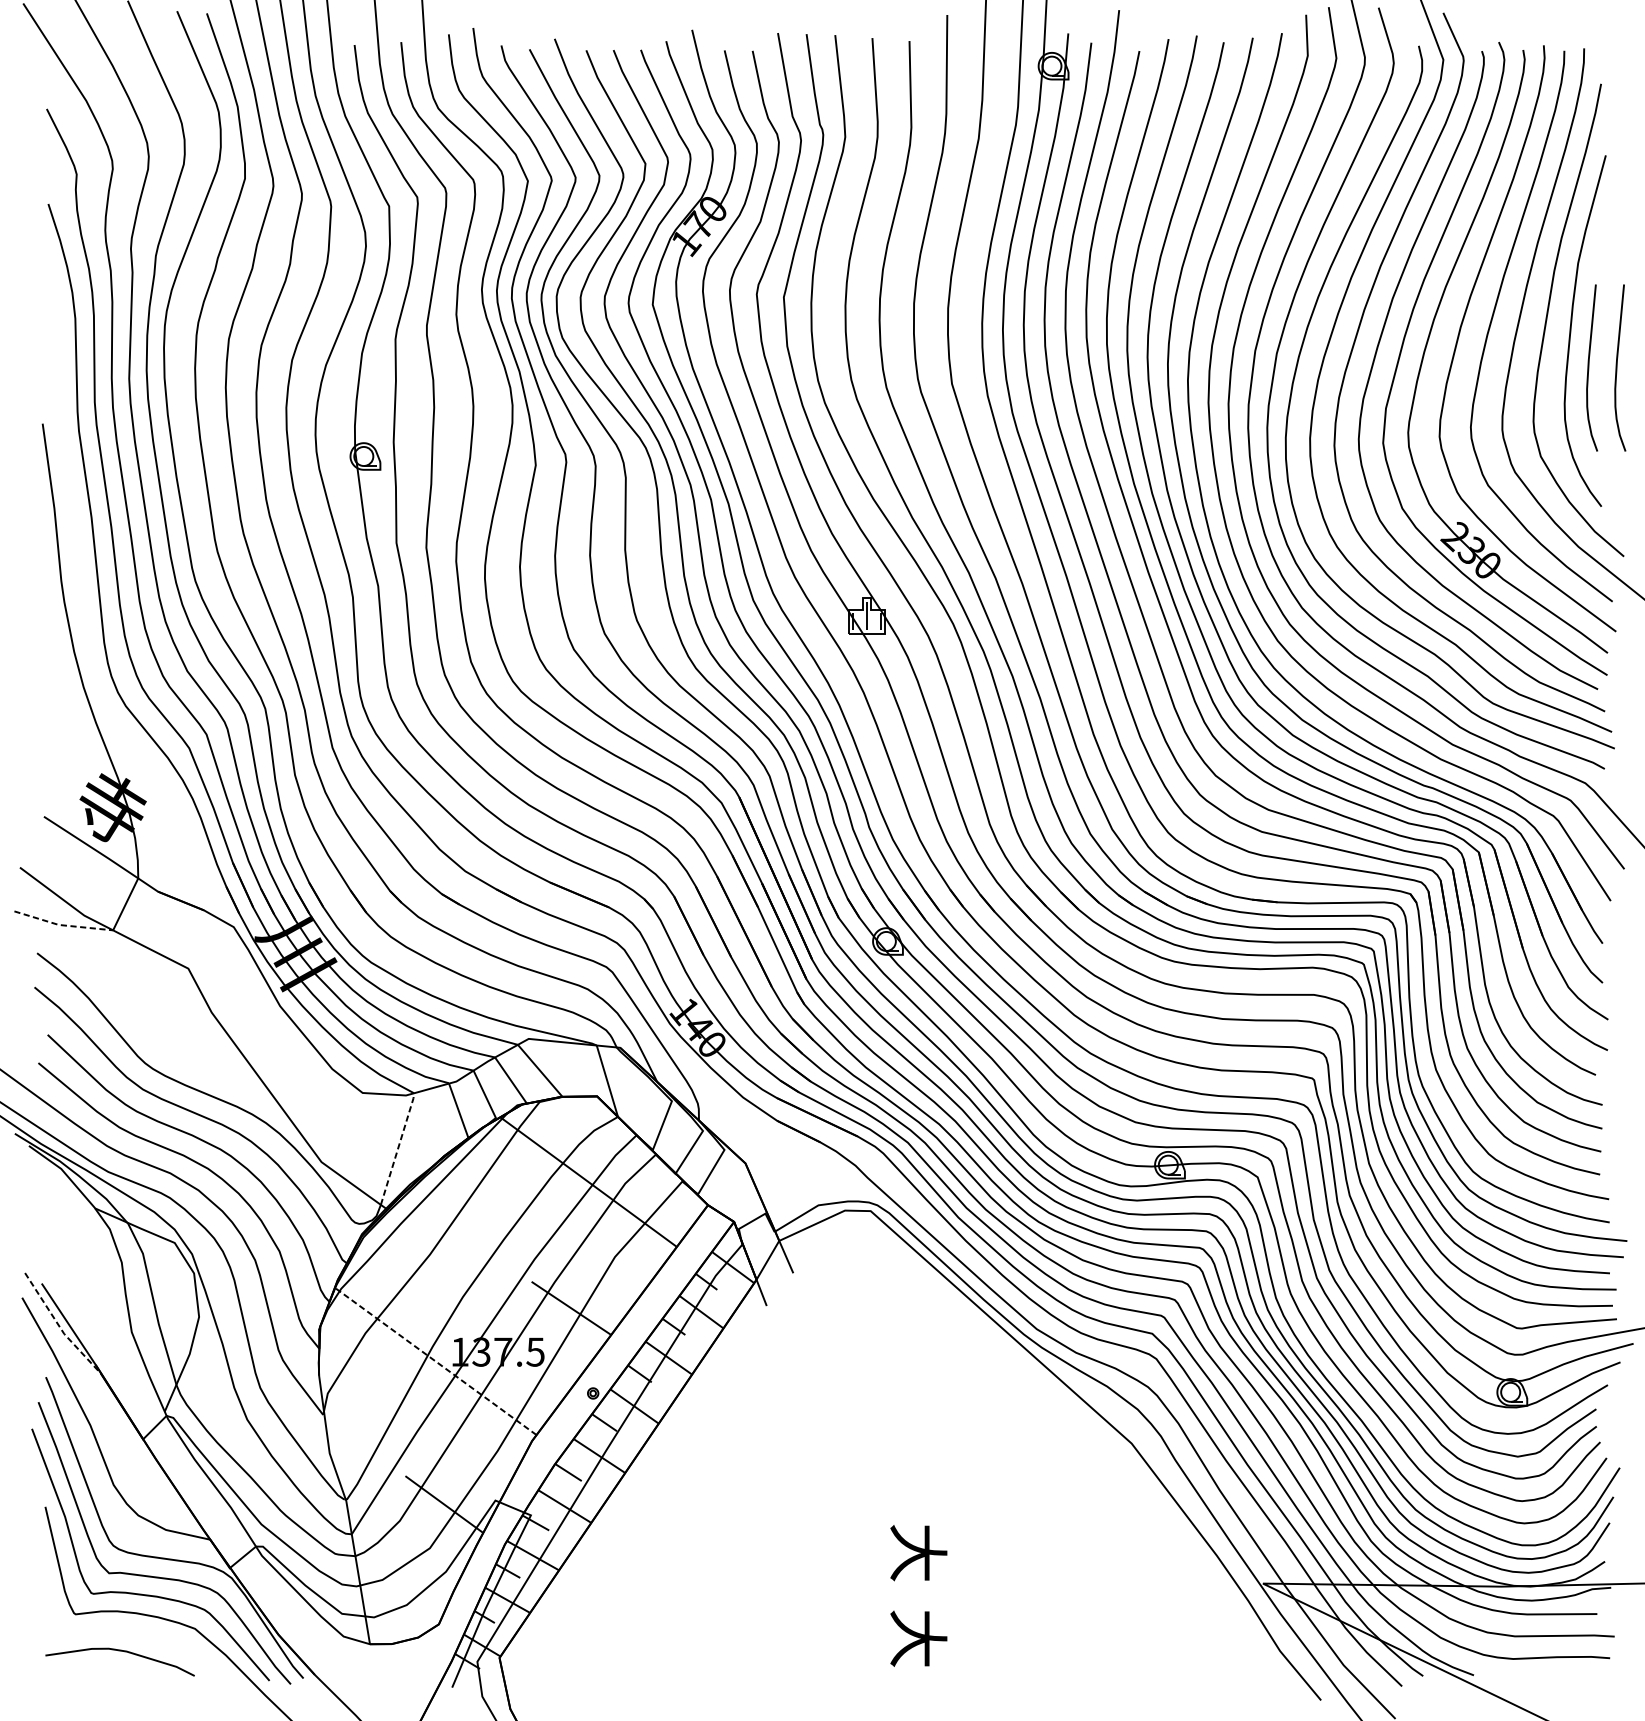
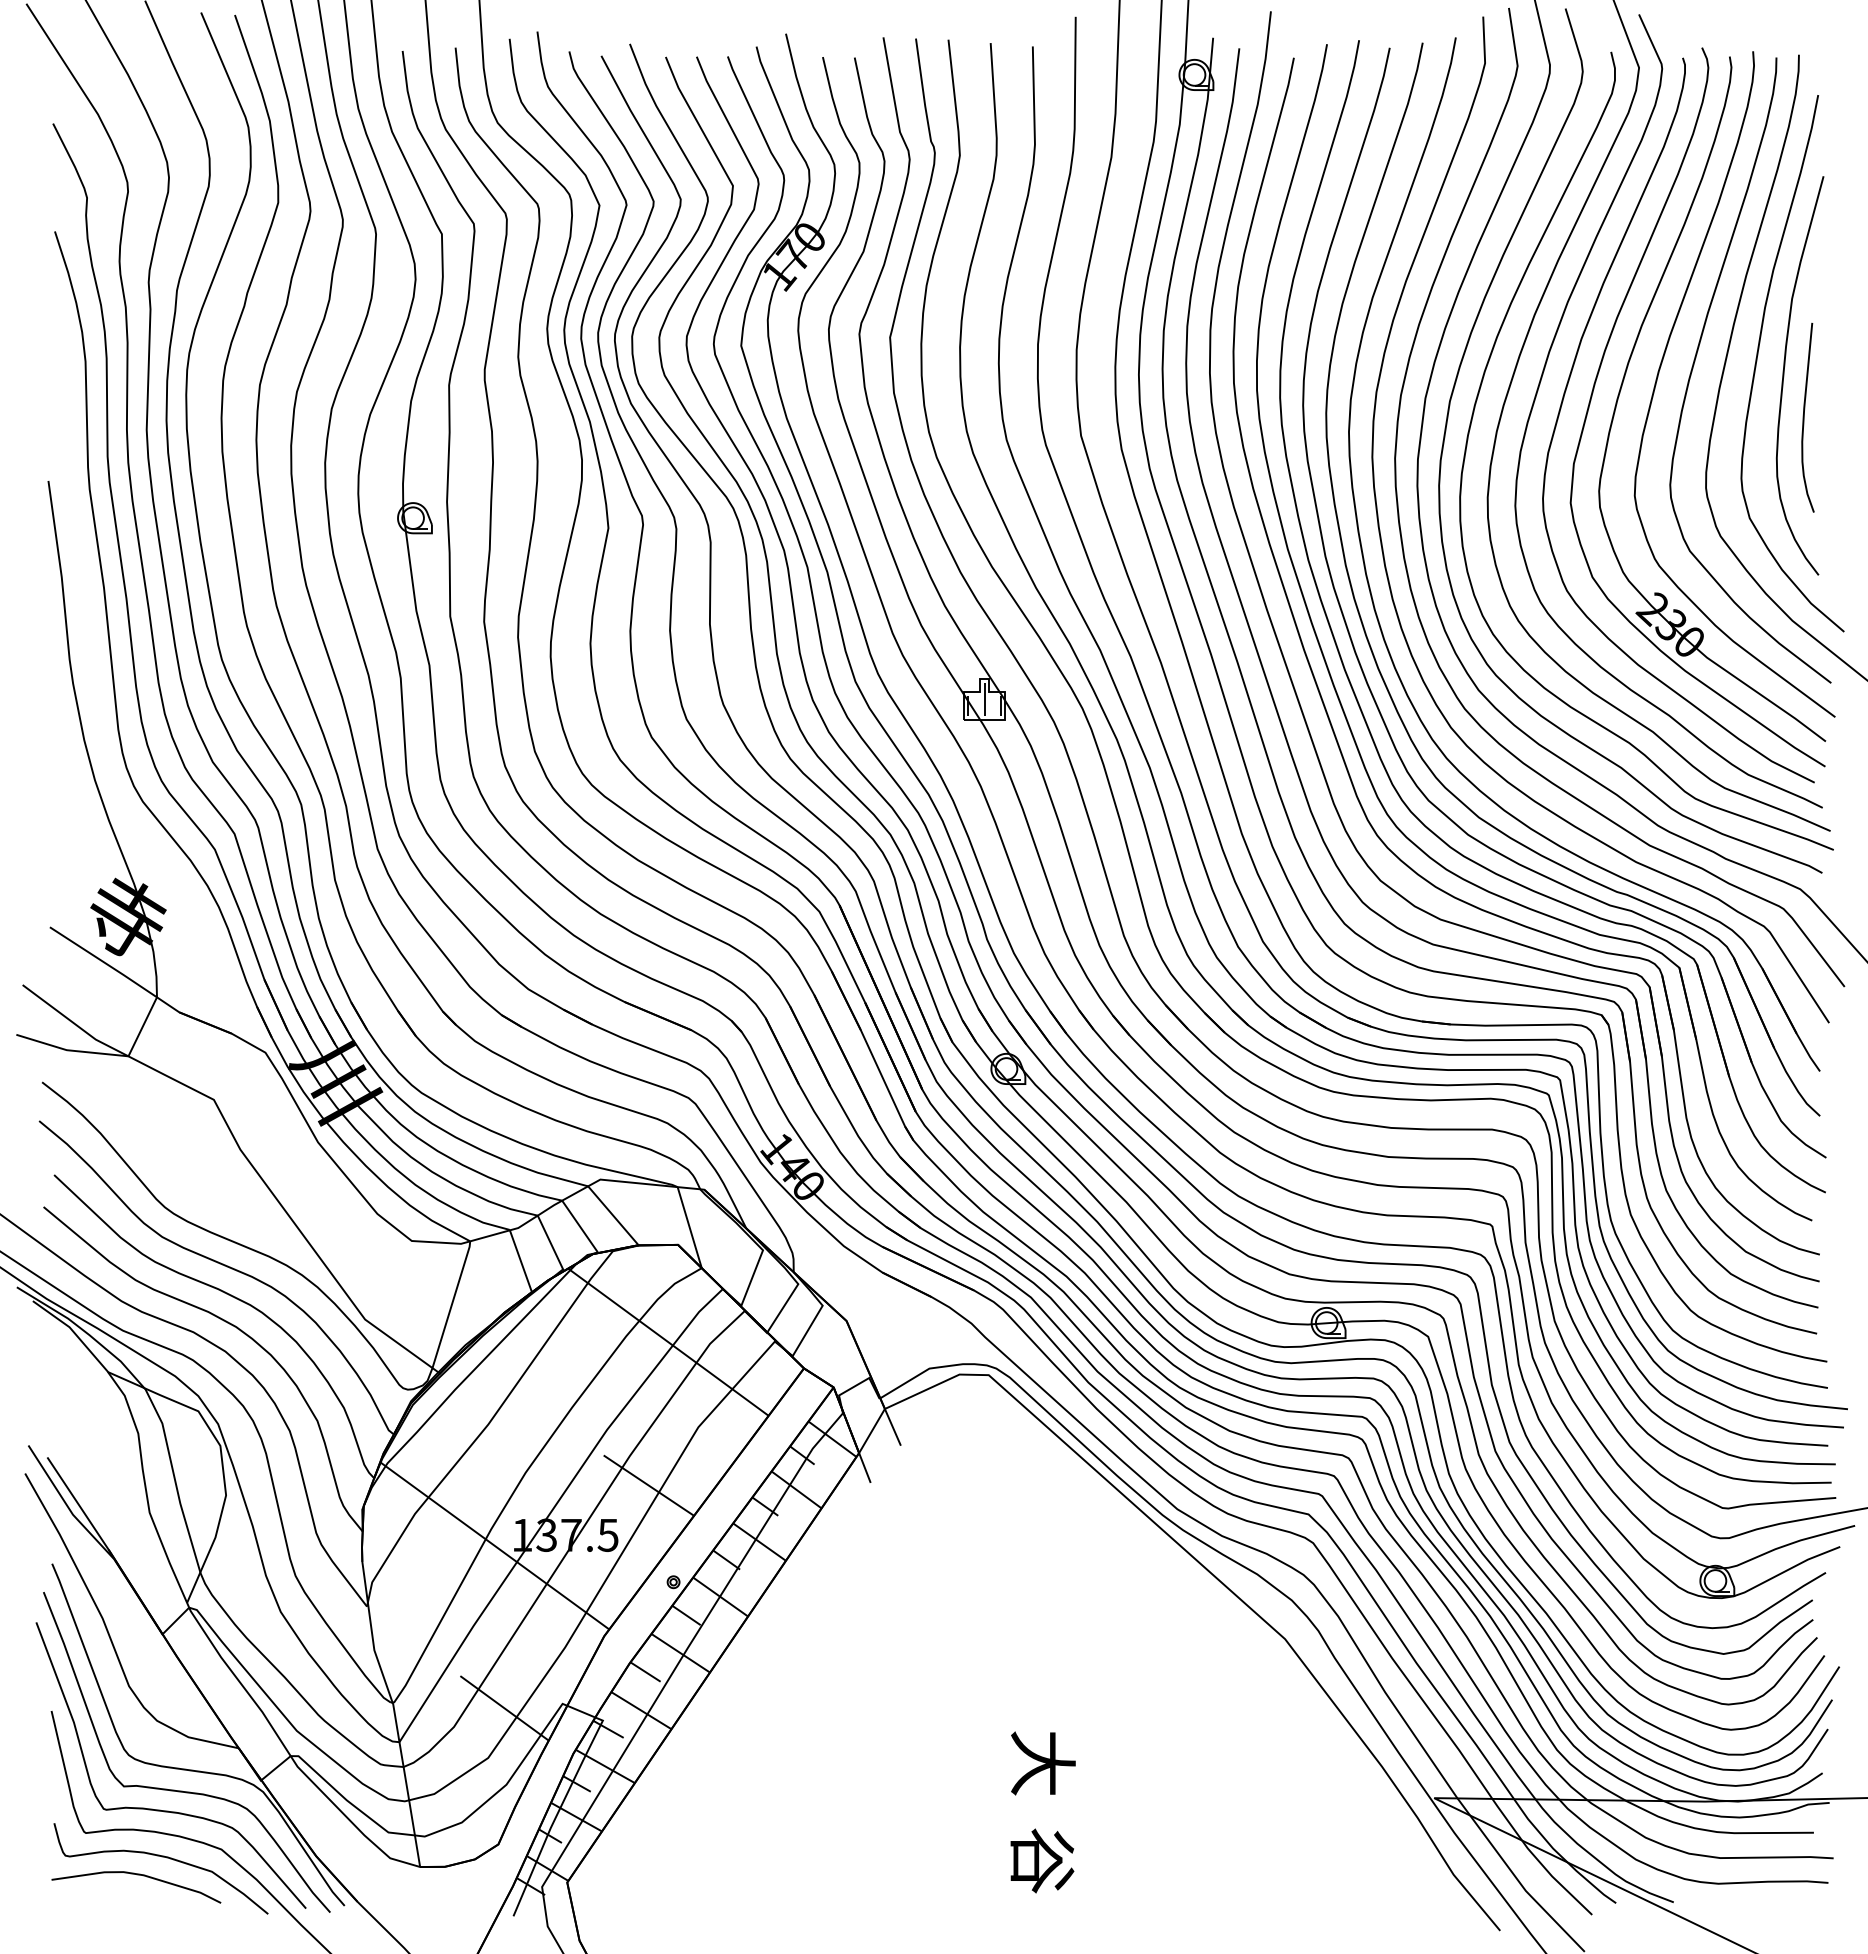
curve: (1617, 367) -> (1836, 417), removed
line: (62, 925) -> (70, 1050), dashed -> solid
line: (398, 1148) -> (452, 1304), dashed -> solid
line: (59, 1326) -> (67, 1506), dashed -> solid
line: (435, 1361) -> (494, 1545), dashed -> solid
curve: (142, 1635) -> (161, 1857), added
text: (918, 1638) -> (1042, 1860), 大 -> 谷

